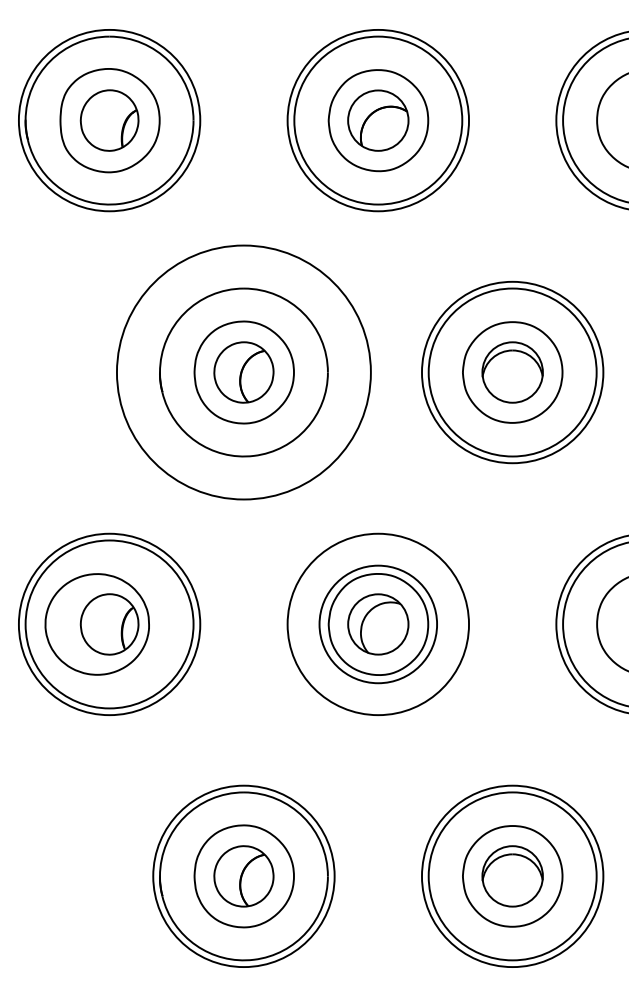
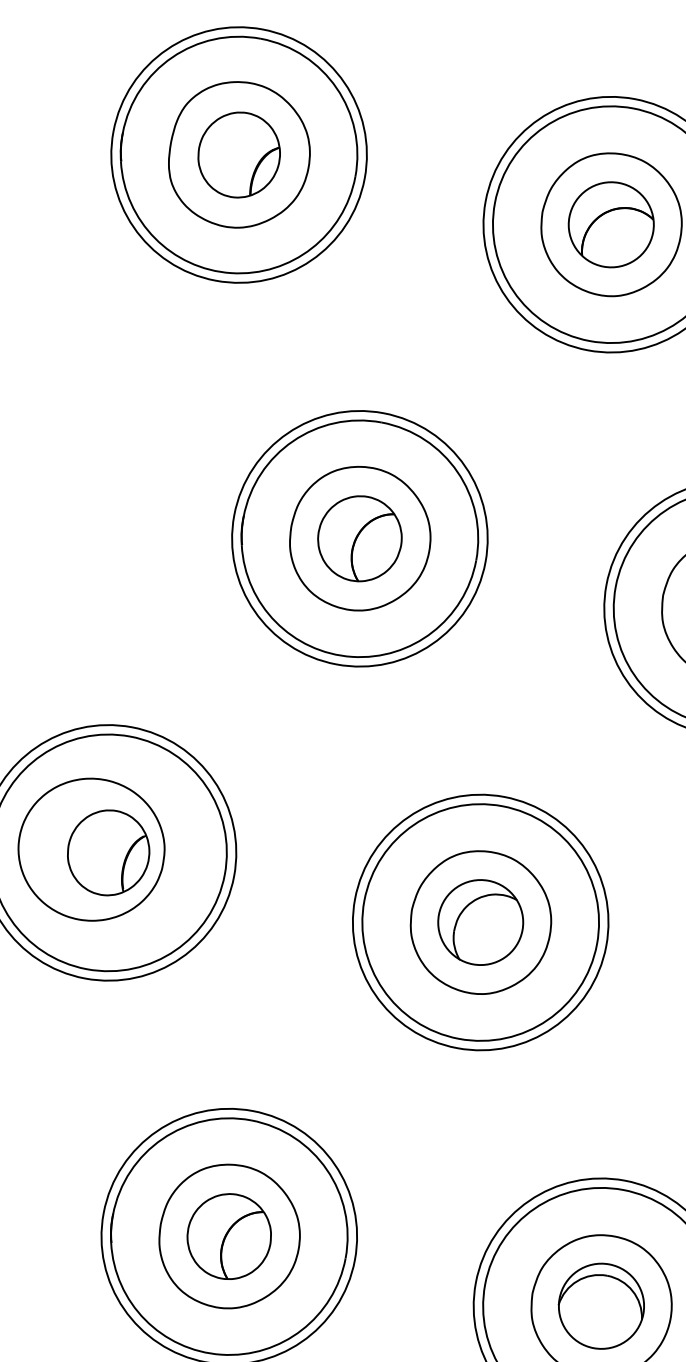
circle: (243, 372) -> (359, 538), size x0.71
circle: (378, 624) -> (480, 922), size x1.43

